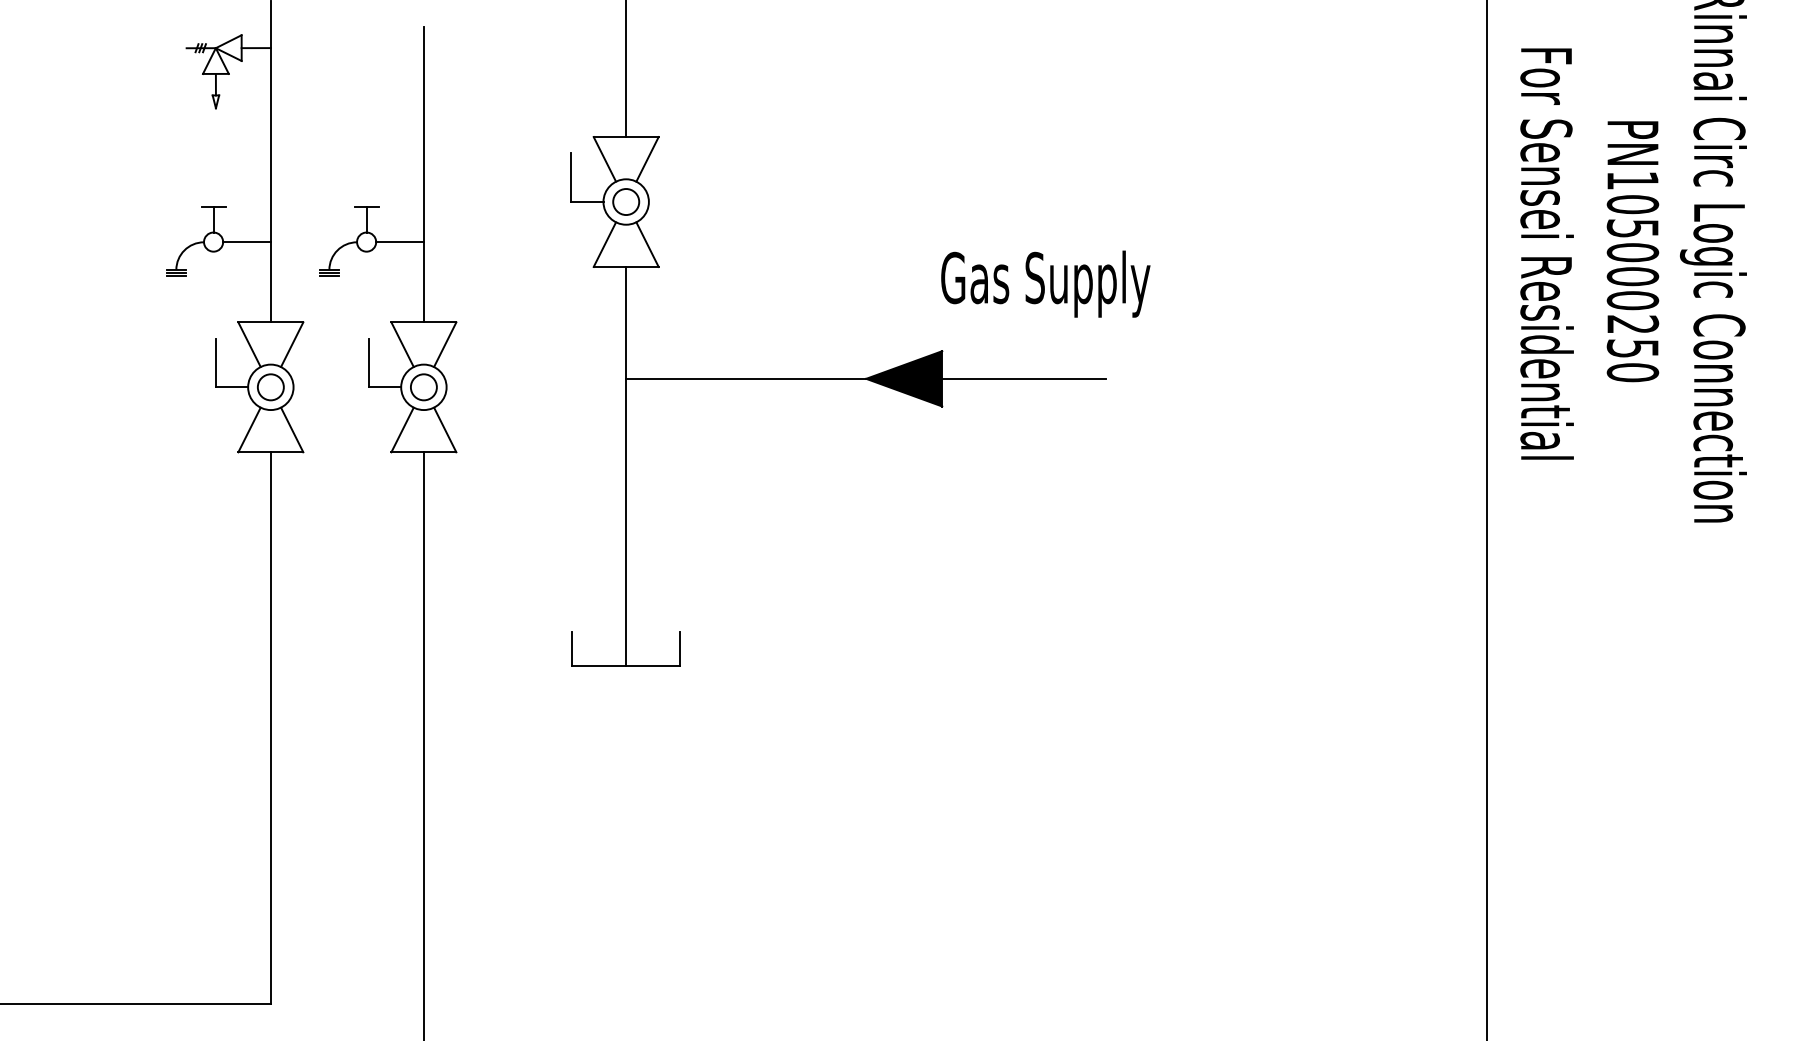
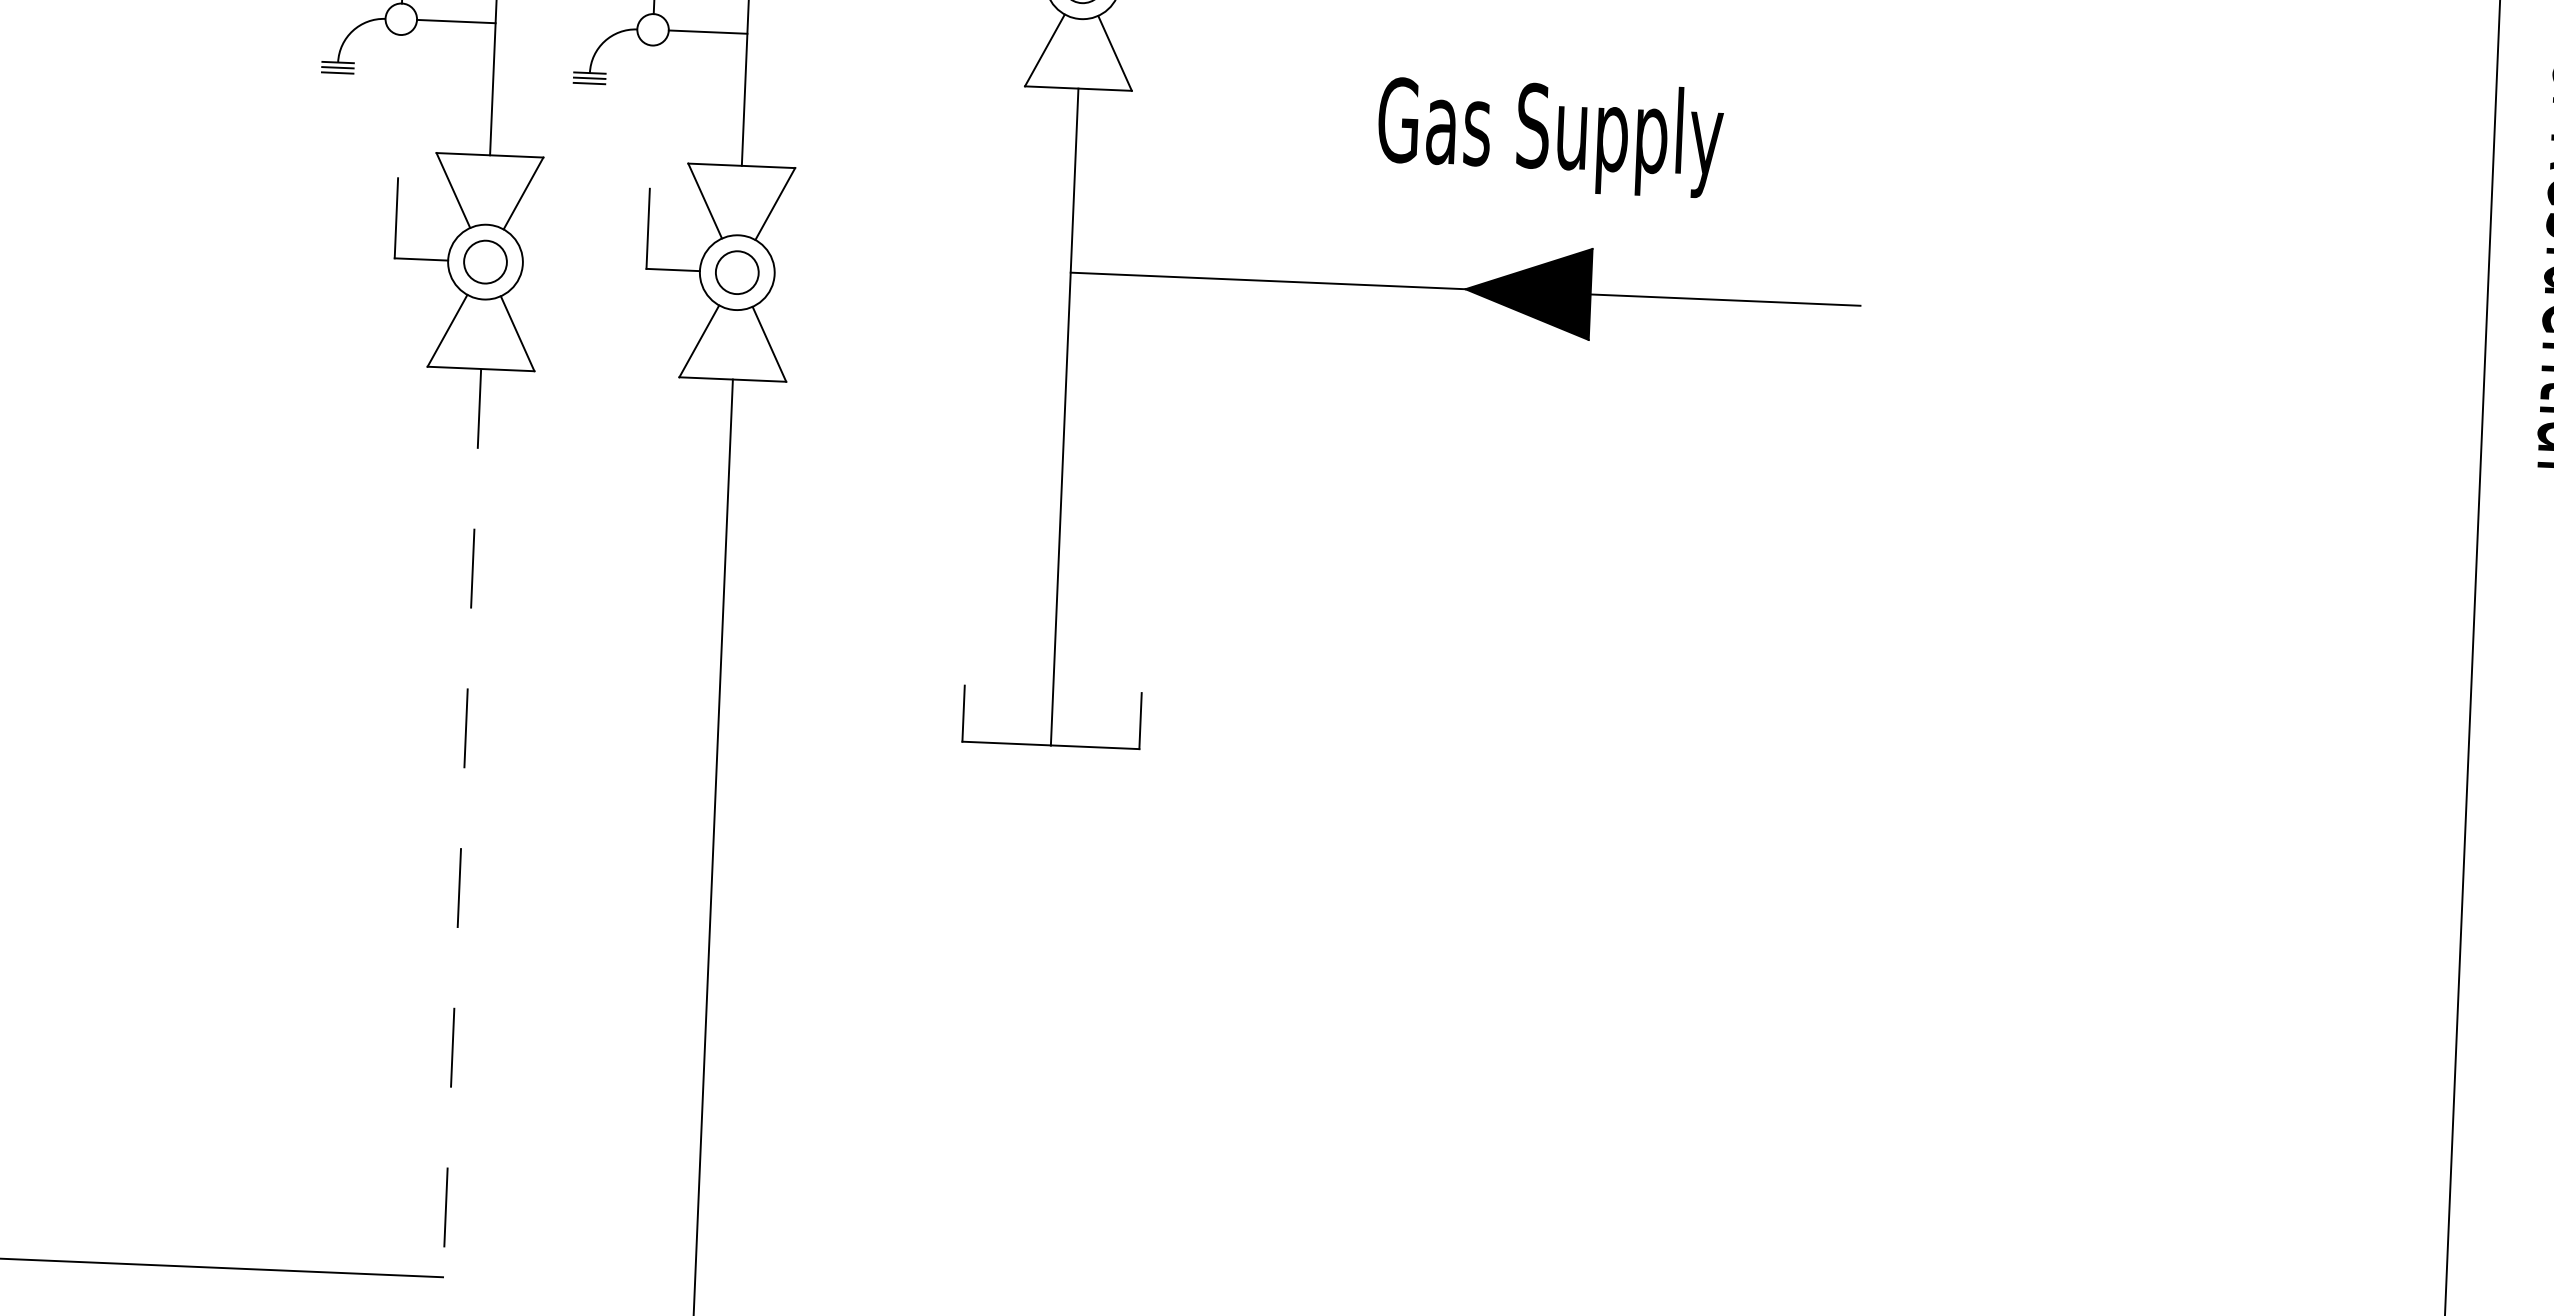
text: (1045, 283) -> (1549, 135), moved
line: (270, 728) -> (461, 823), solid -> dashed

